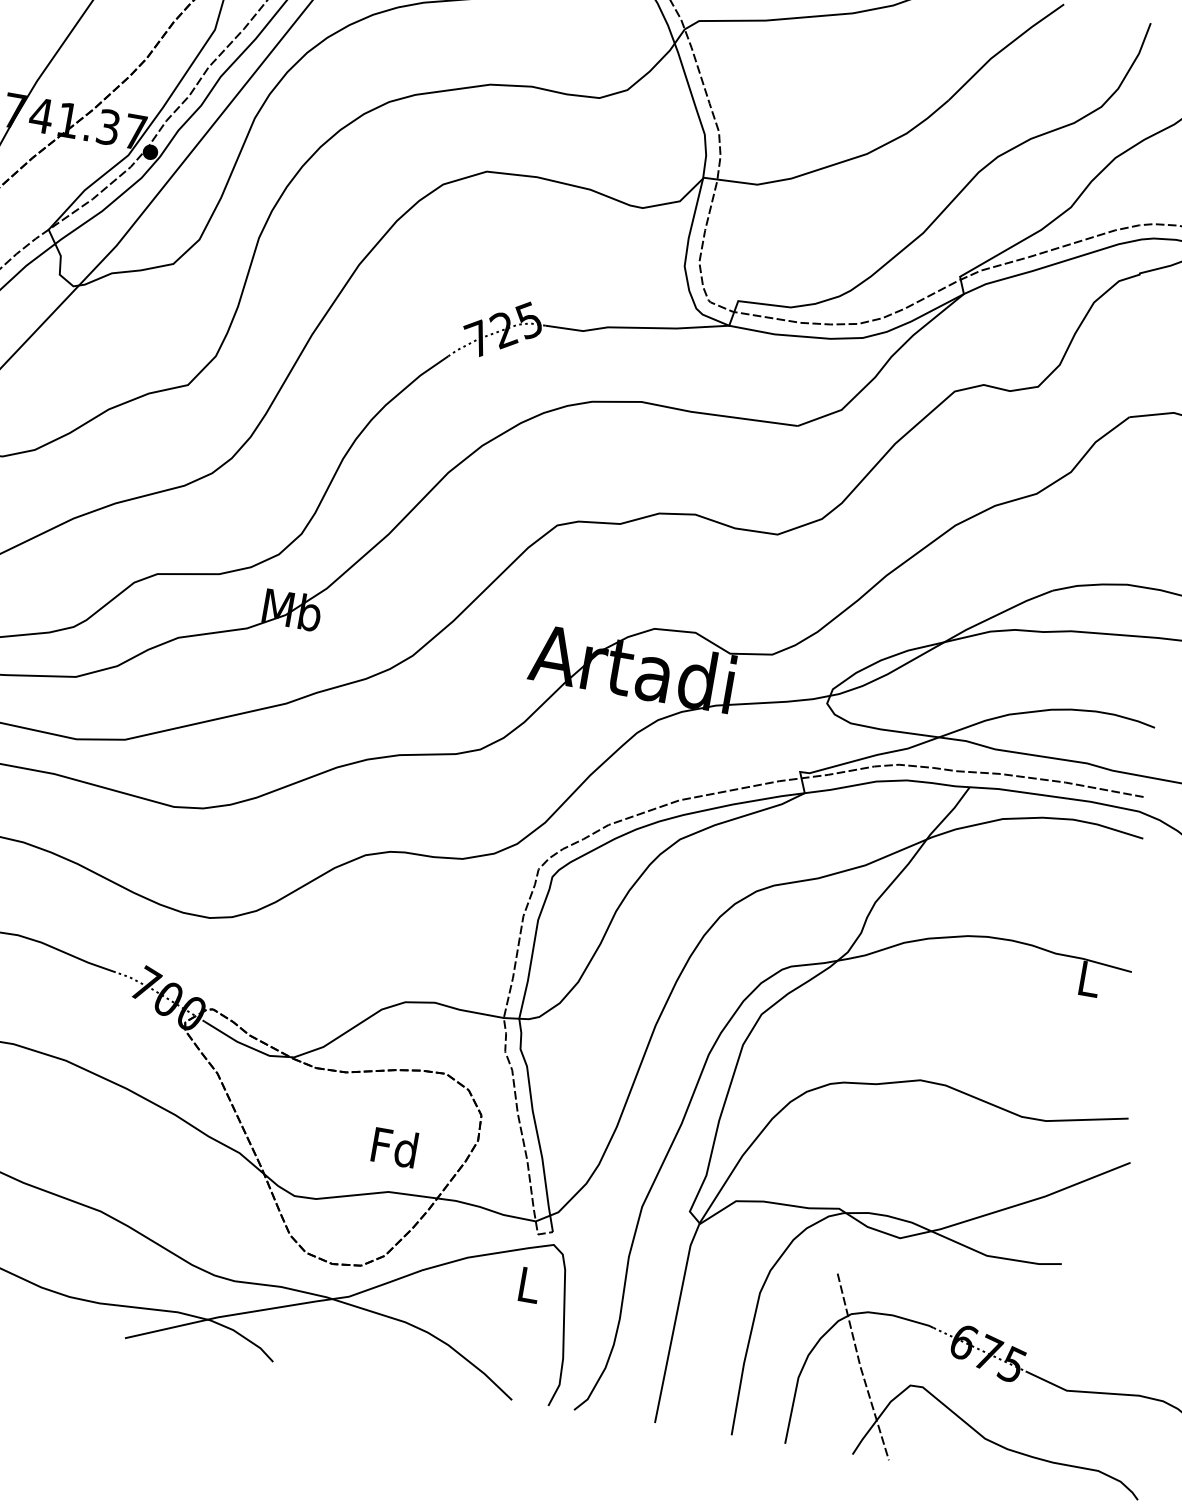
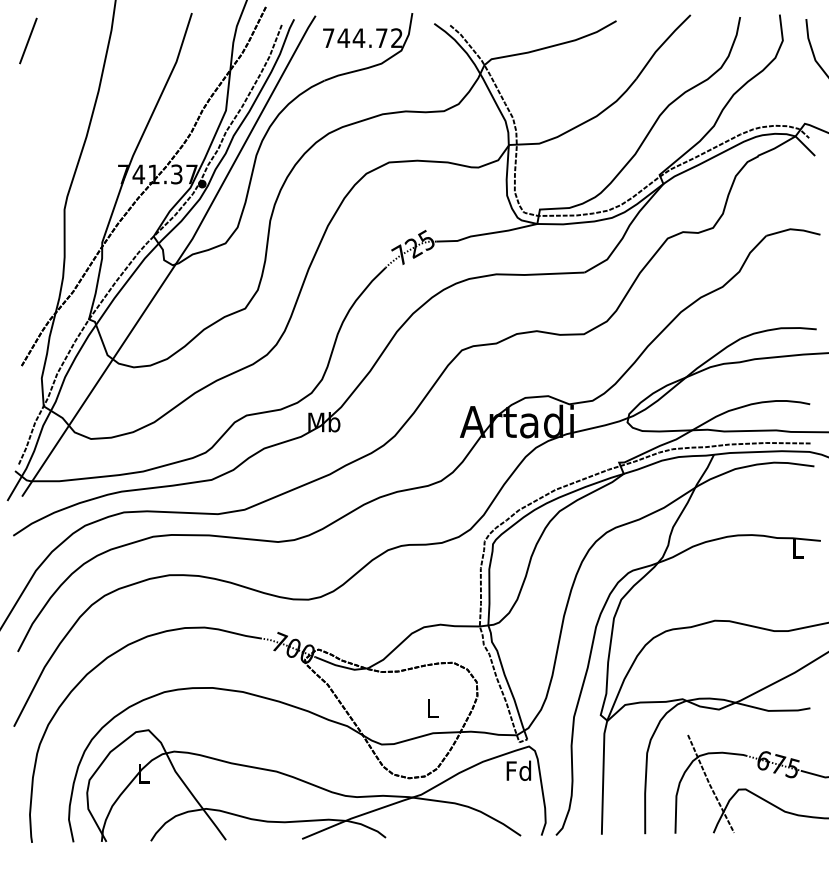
text: (395, 1146) -> (432, 707), Fd -> L
text: (527, 1283) -> (518, 770), L -> Fd

